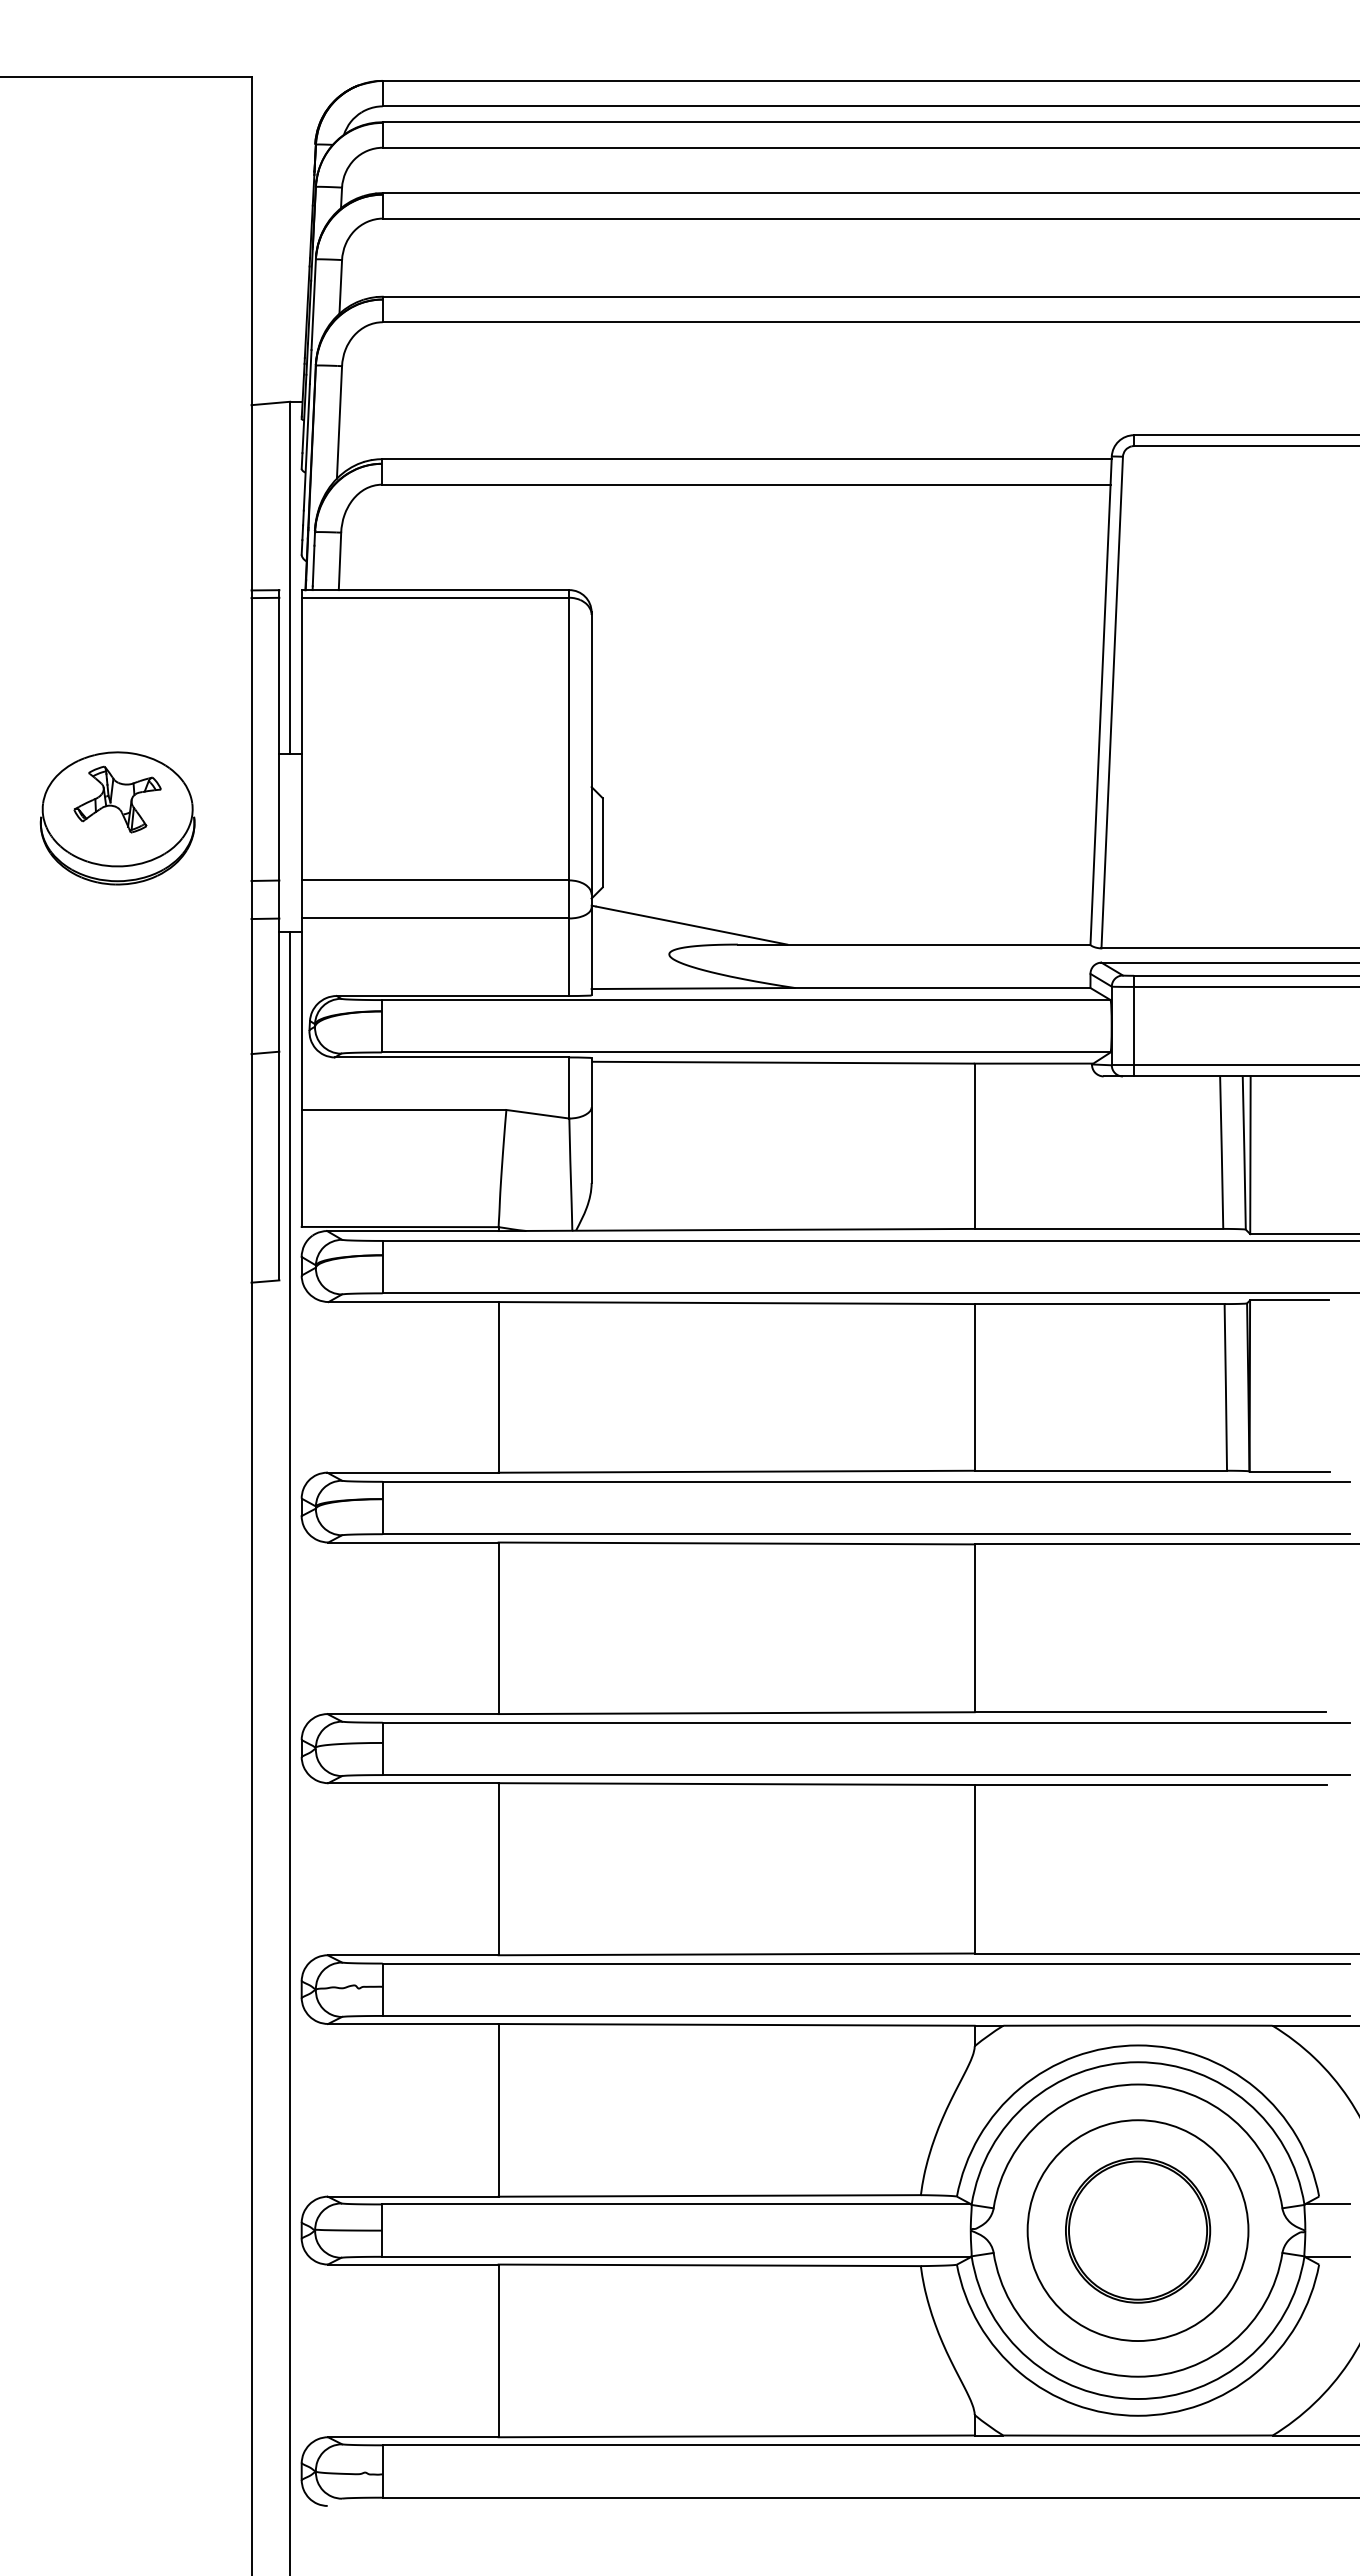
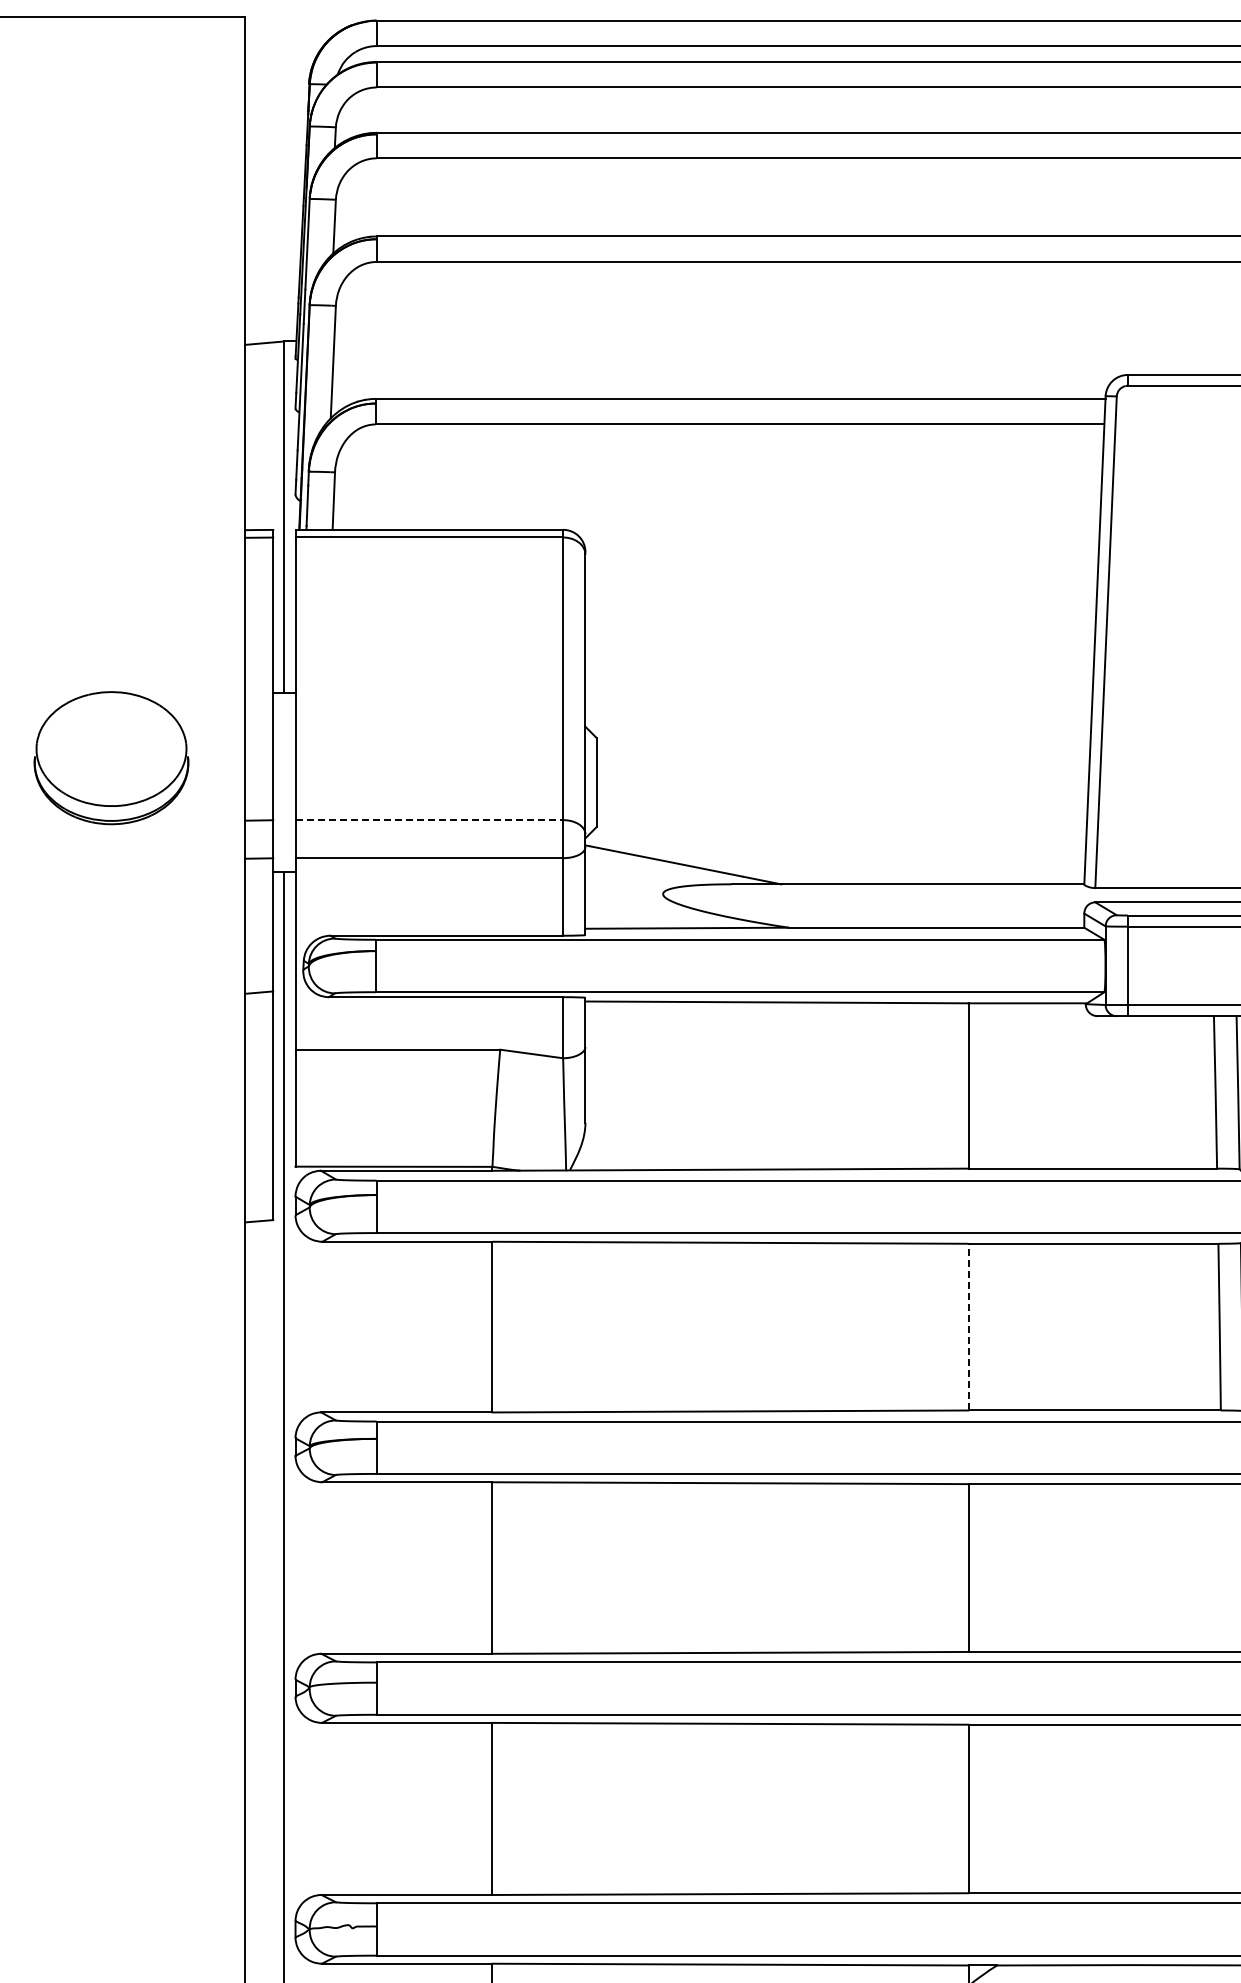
part: (117, 799) -> (111, 739), removed
line: (435, 880) -> (429, 820), solid -> dashed
line: (974, 1386) -> (968, 1326), solid -> dashed

